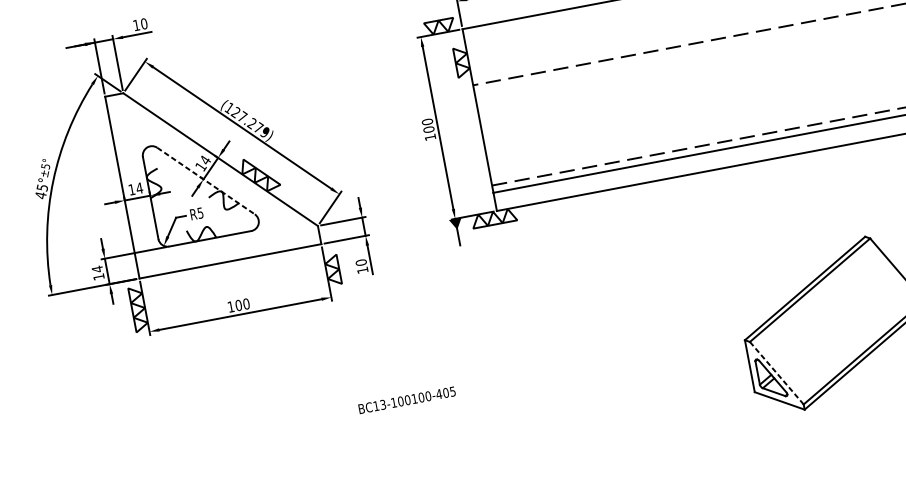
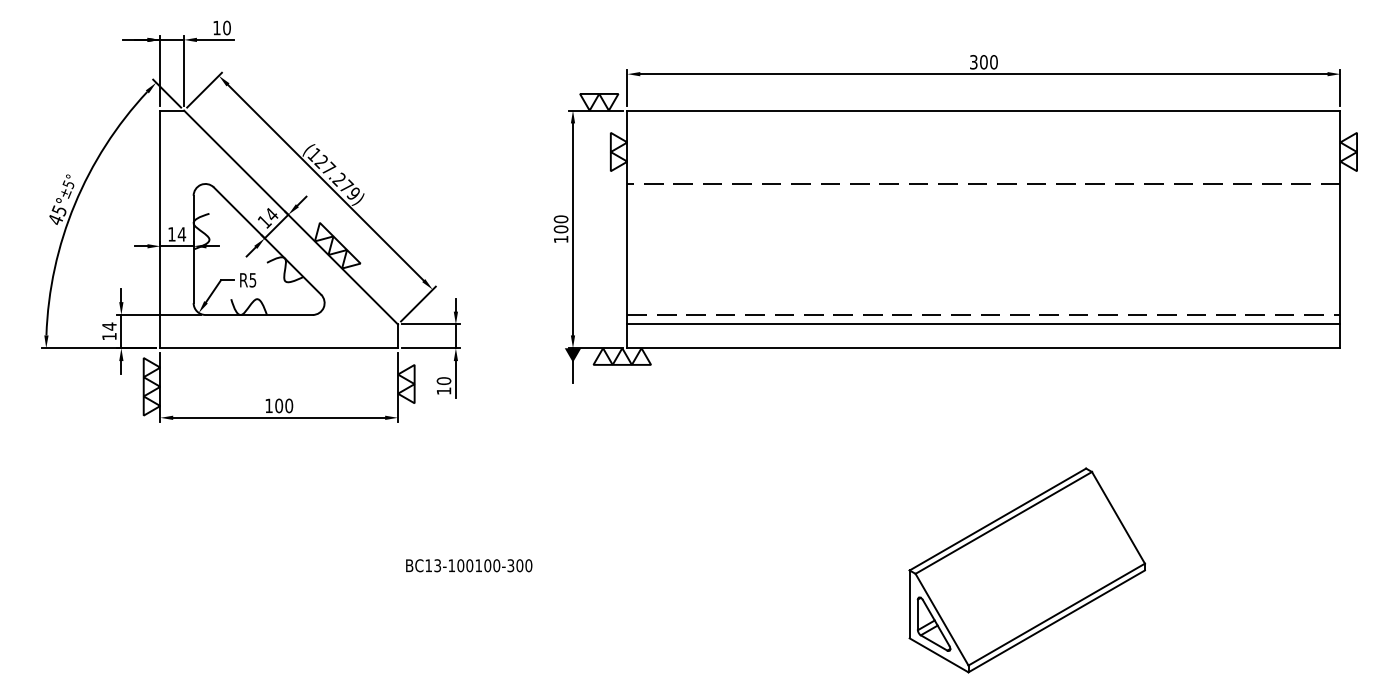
line: (206, 181) -> (267, 241), dashed -> solid
line: (777, 372) -> (942, 619), dashed -> solid
text: (445, 392) -> (519, 565), BC13-100100-405 -> BC13-100100-300

